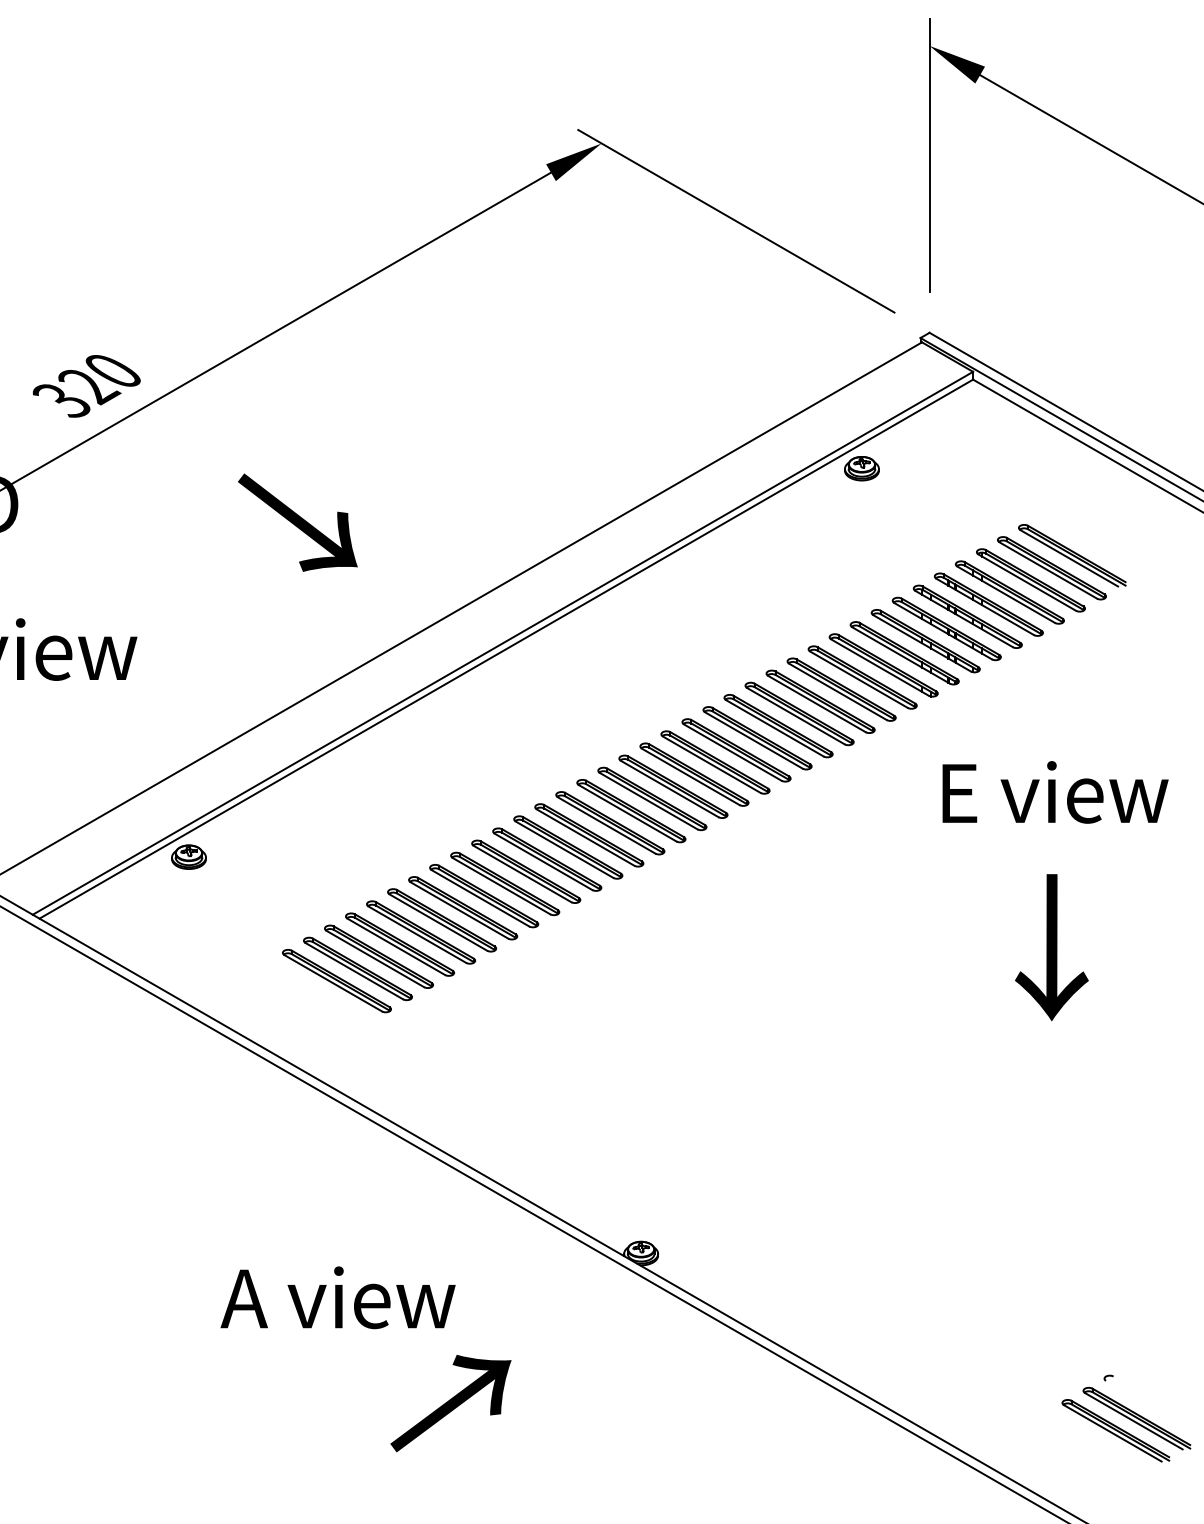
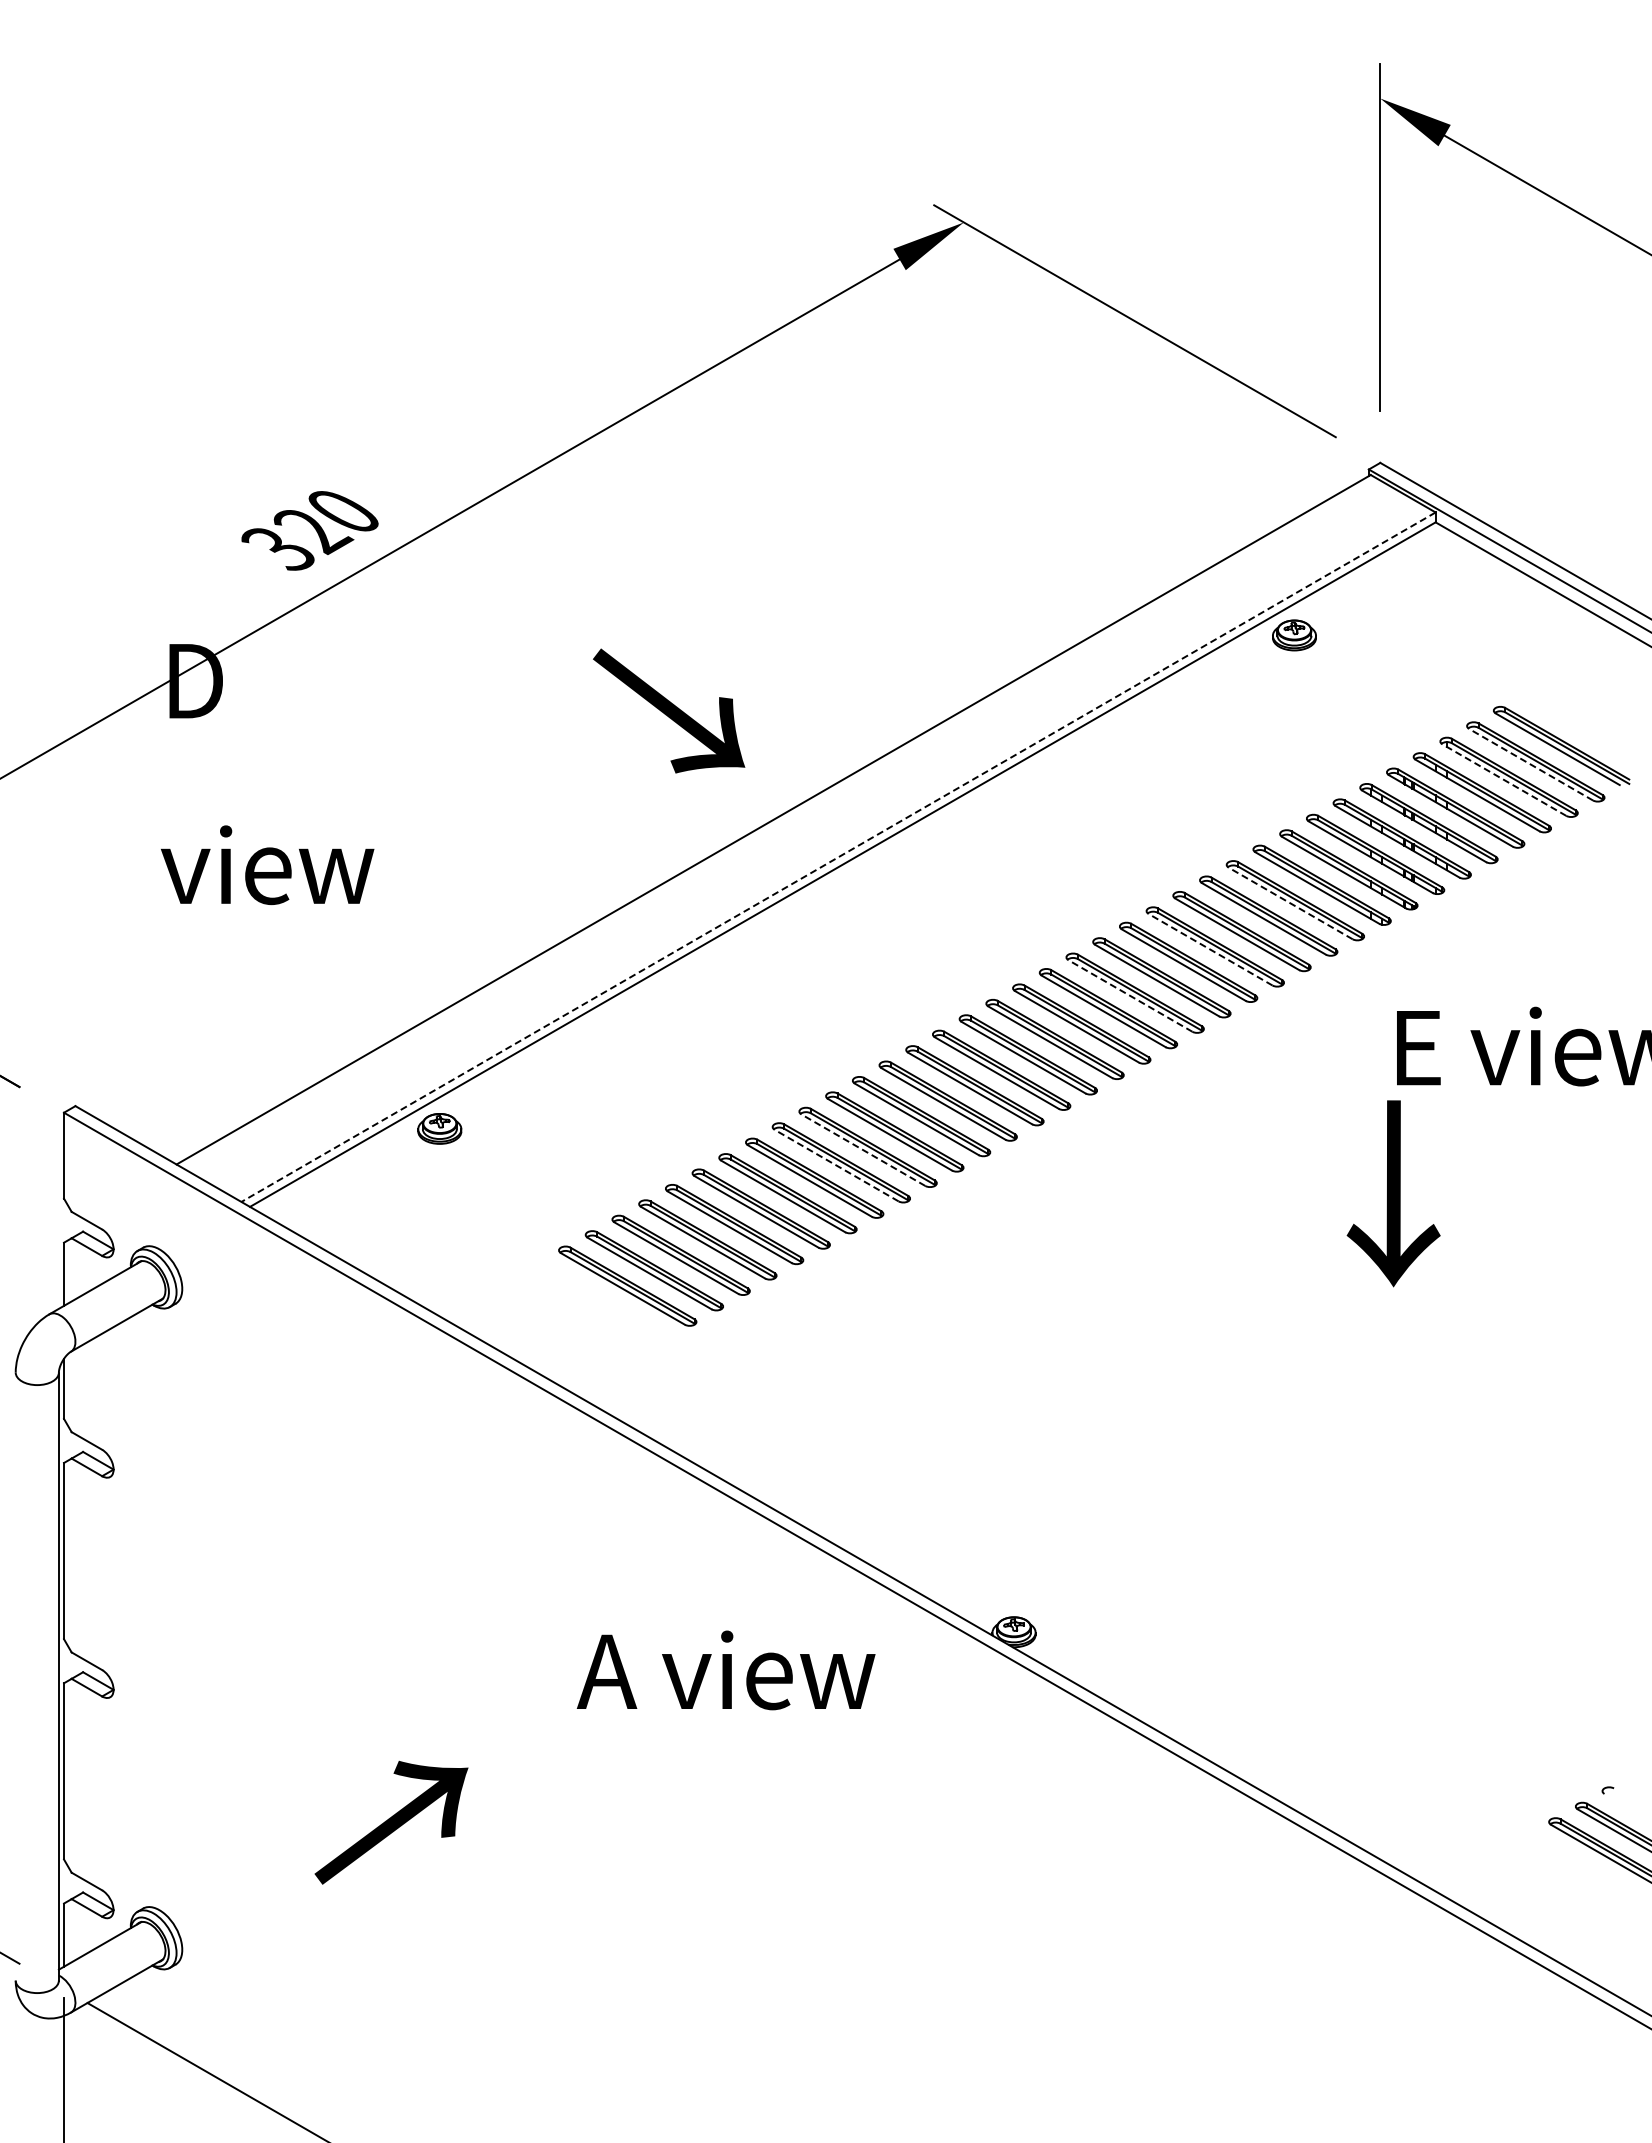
text: (298, 522) -> (669, 710), moved
line: (1048, 570) -> (1531, 764), solid -> dashed
line: (1027, 582) -> (1504, 780), solid -> dashed
line: (502, 643) -> (838, 857), solid -> dashed
line: (858, 679) -> (1290, 903), solid -> dashed
line: (795, 715) -> (1210, 949), solid -> dashed
line: (732, 752) -> (1130, 995), solid -> dashed
line: (522, 874) -> (863, 1150), solid -> dashed
line: (501, 886) -> (836, 1165), solid -> dashed
text: (1051, 947) -> (1393, 1193), moved
text: (337, 1297) -> (725, 1670), moved
text: (450, 1403) -> (391, 1822), moved

